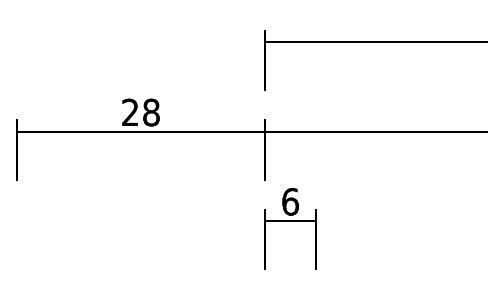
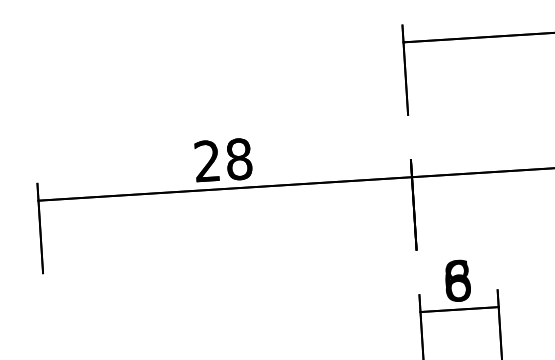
text: (290, 201) -> (457, 280), 6 -> 8

